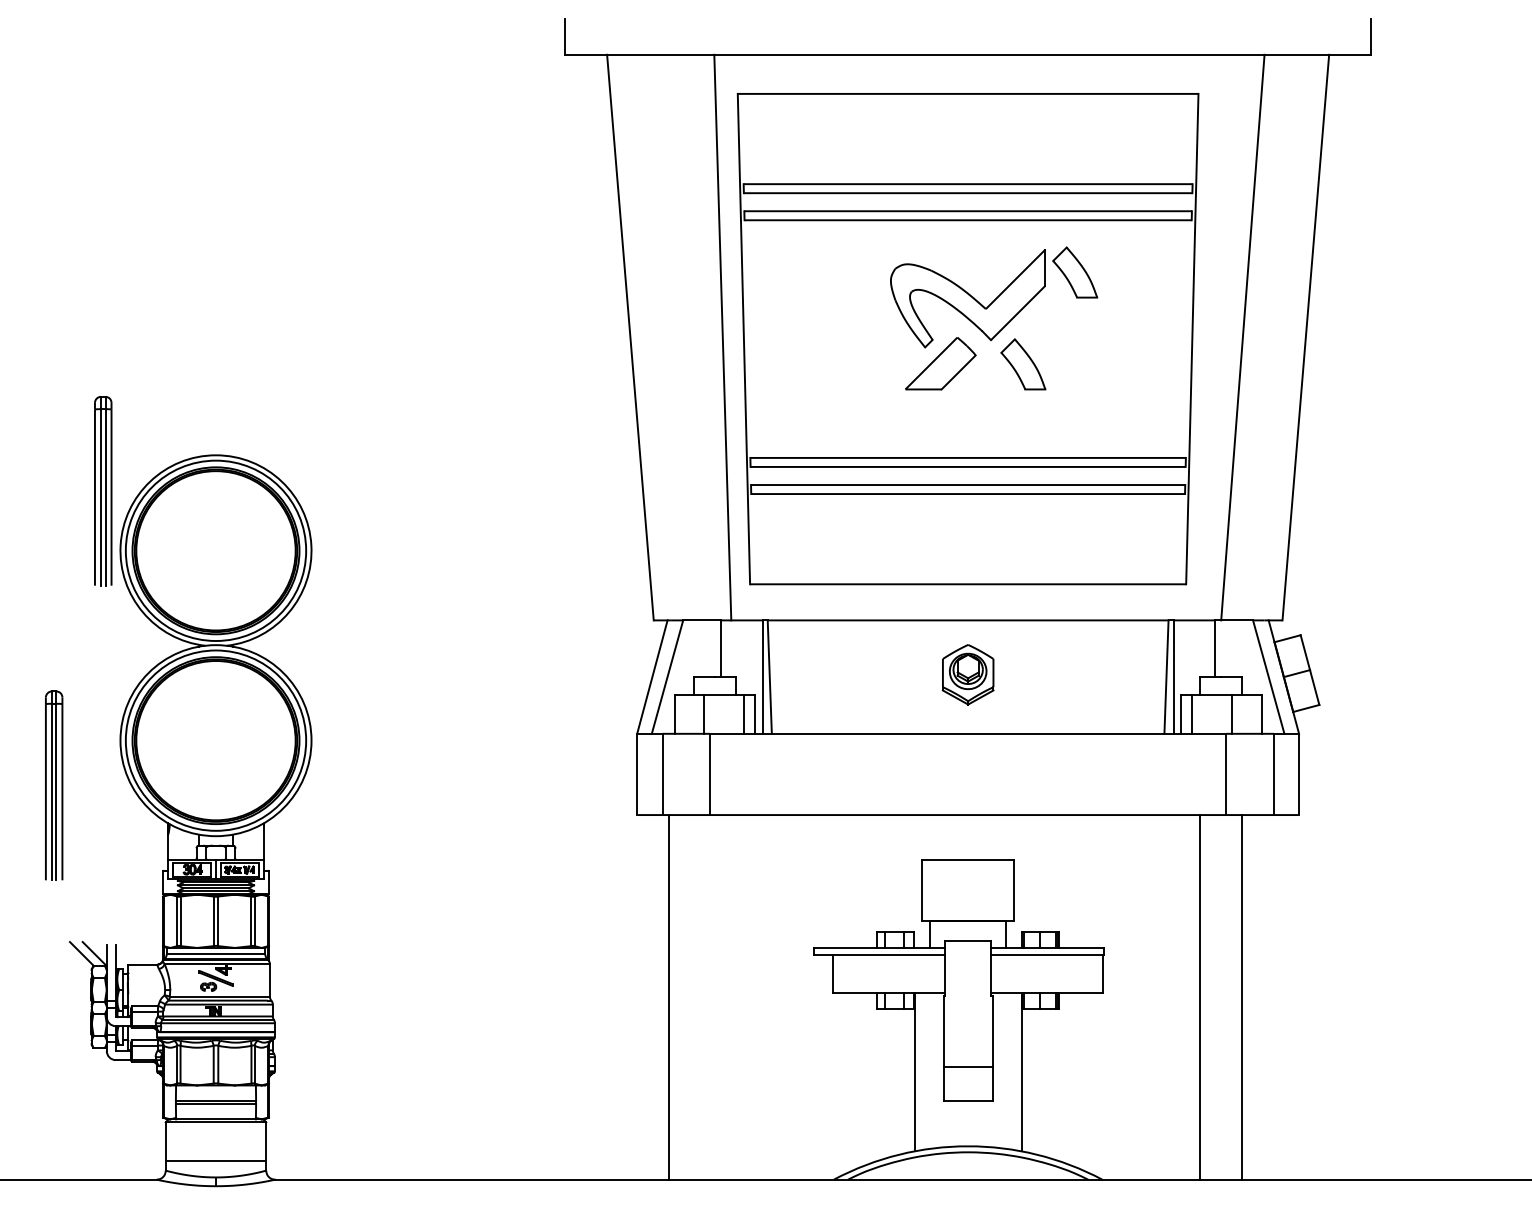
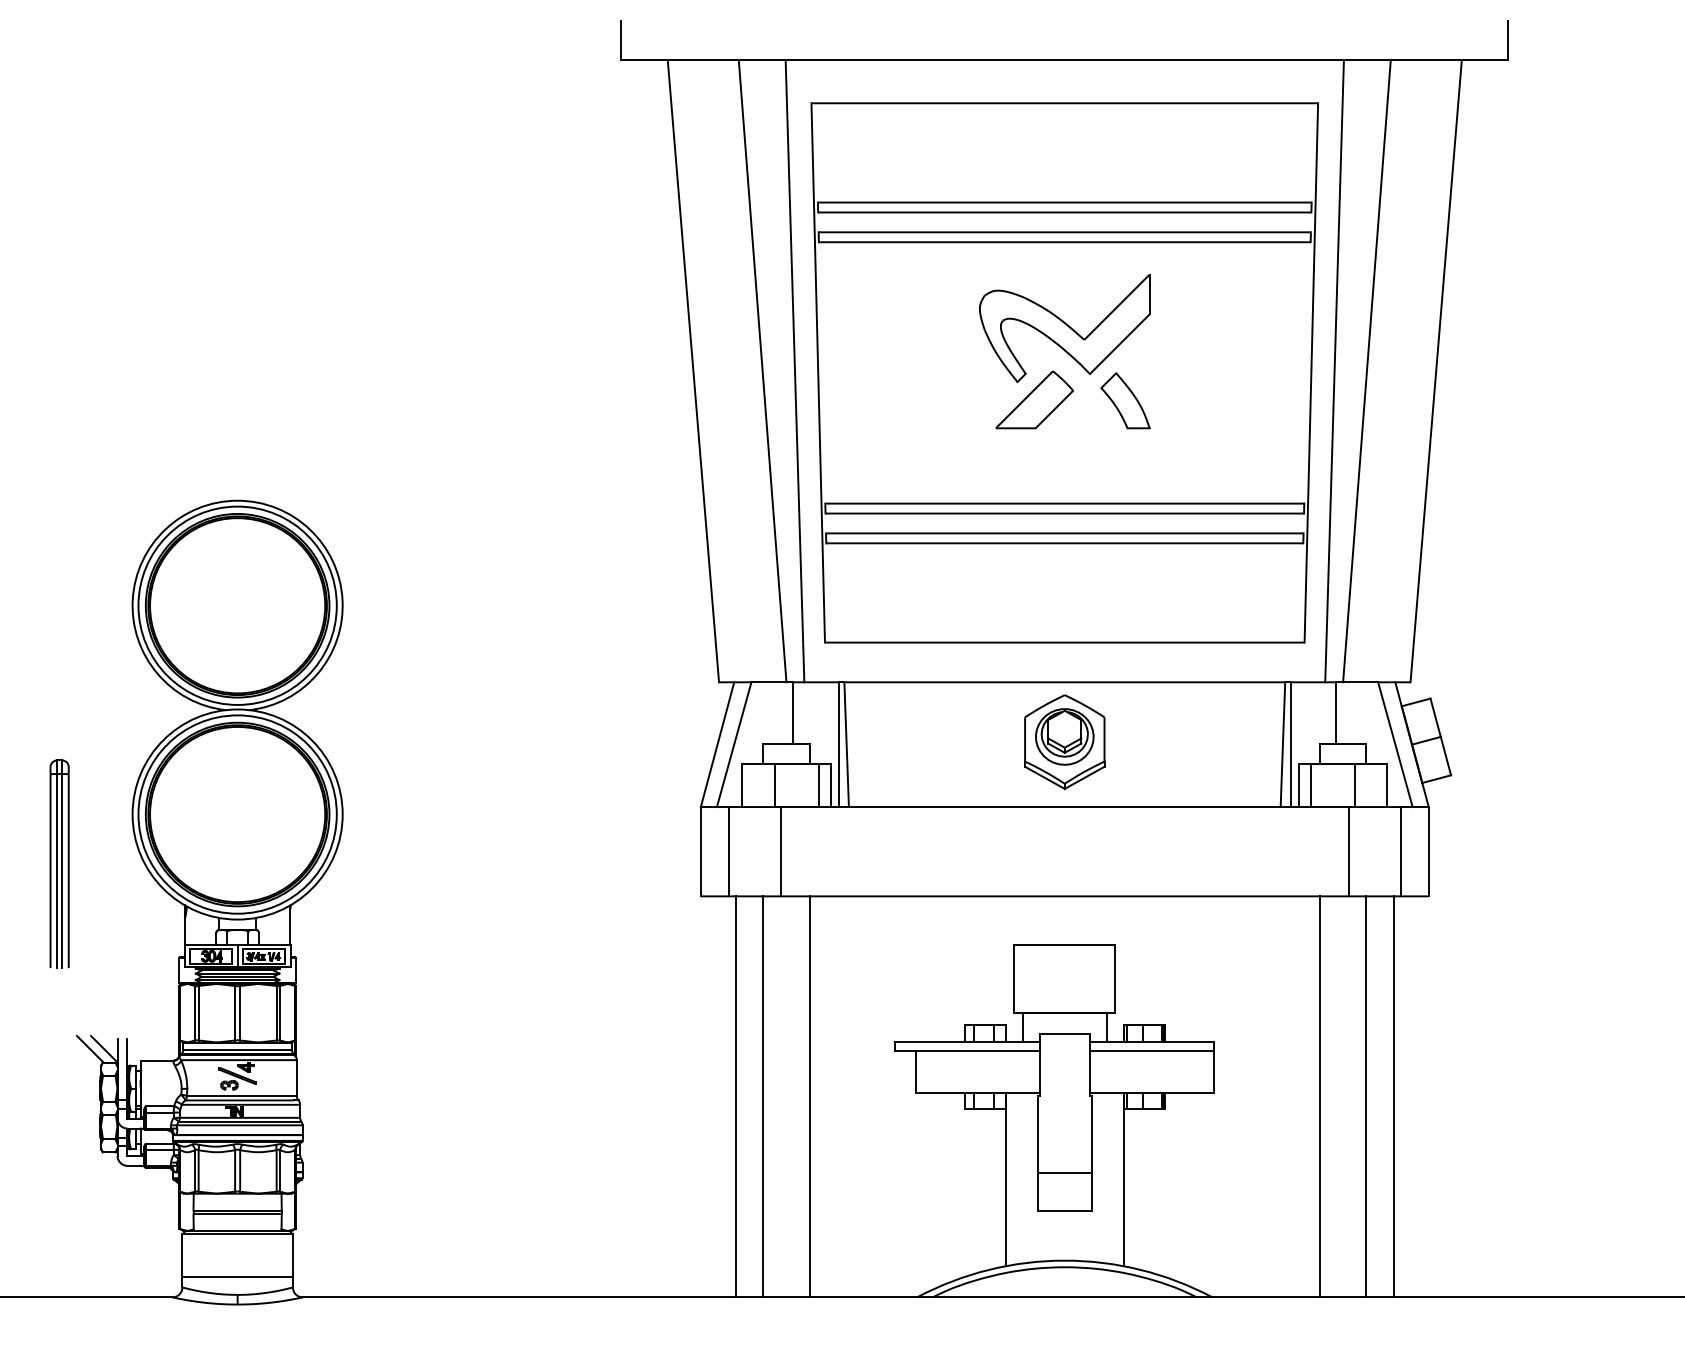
part: (1075, 272) -> (1182, 299), removed
line: (693, 337) -> (762, 371), added
line: (1213, 337) -> (1334, 371), added
part: (103, 490) -> (113, 539), removed
part: (967, 674) -> (1064, 741), size x1.43
line: (694, 997) -> (763, 1096), added
line: (735, 997) -> (809, 1096), added
line: (1267, 997) -> (1394, 1096), added

